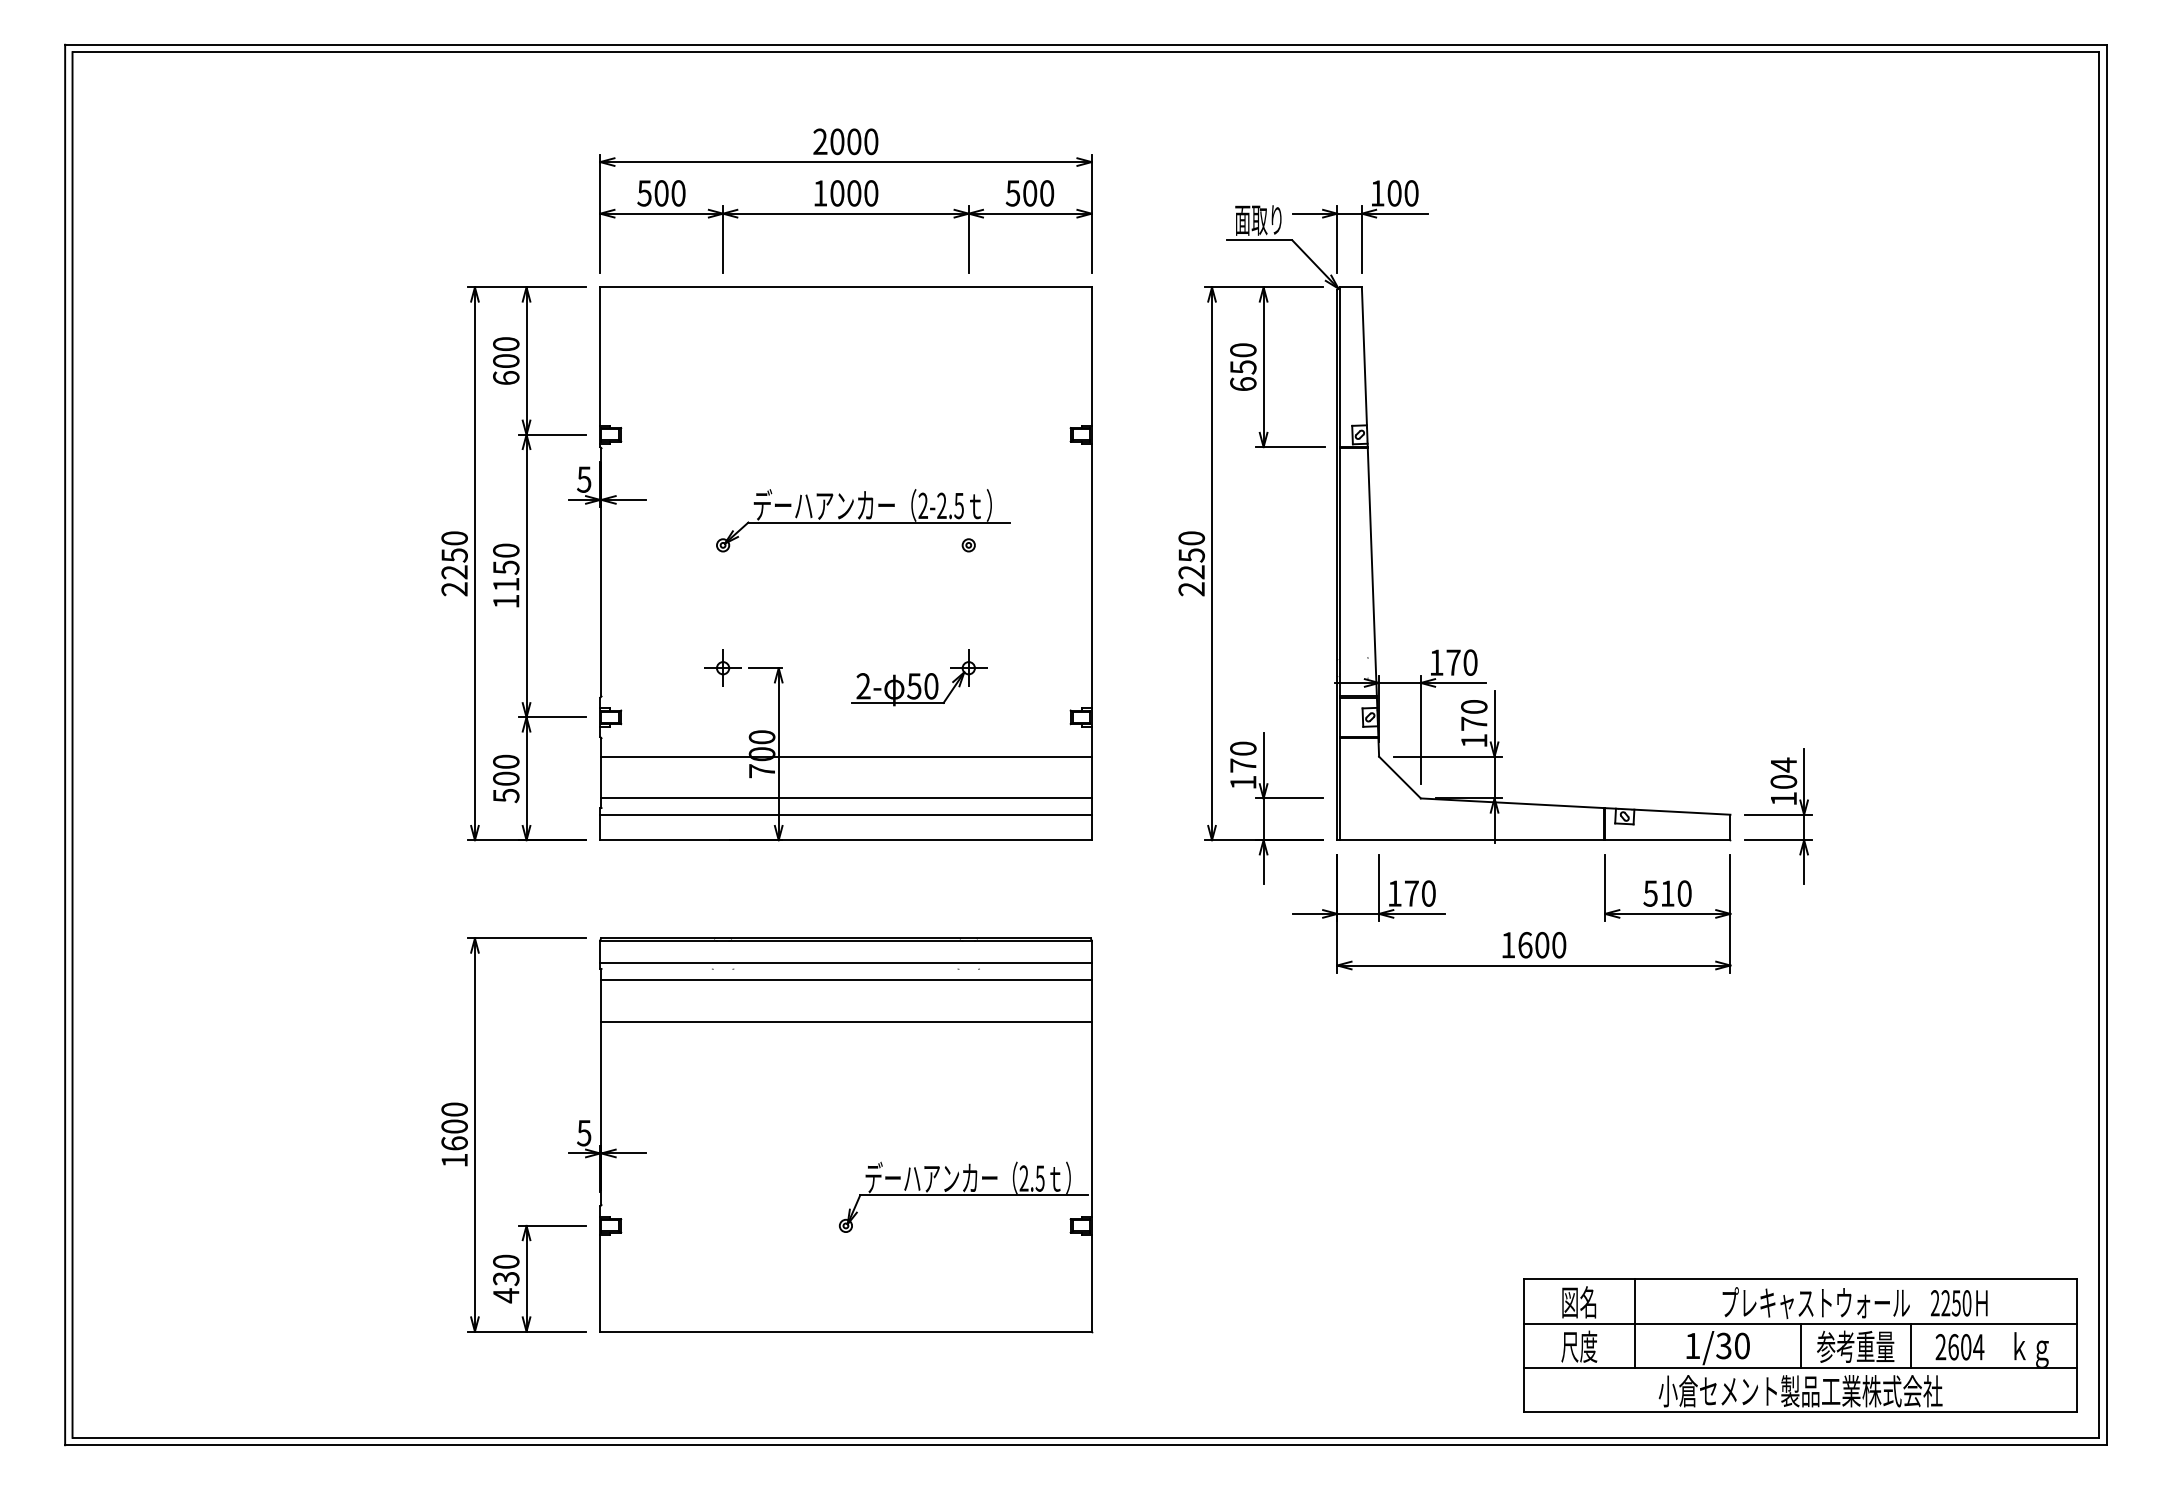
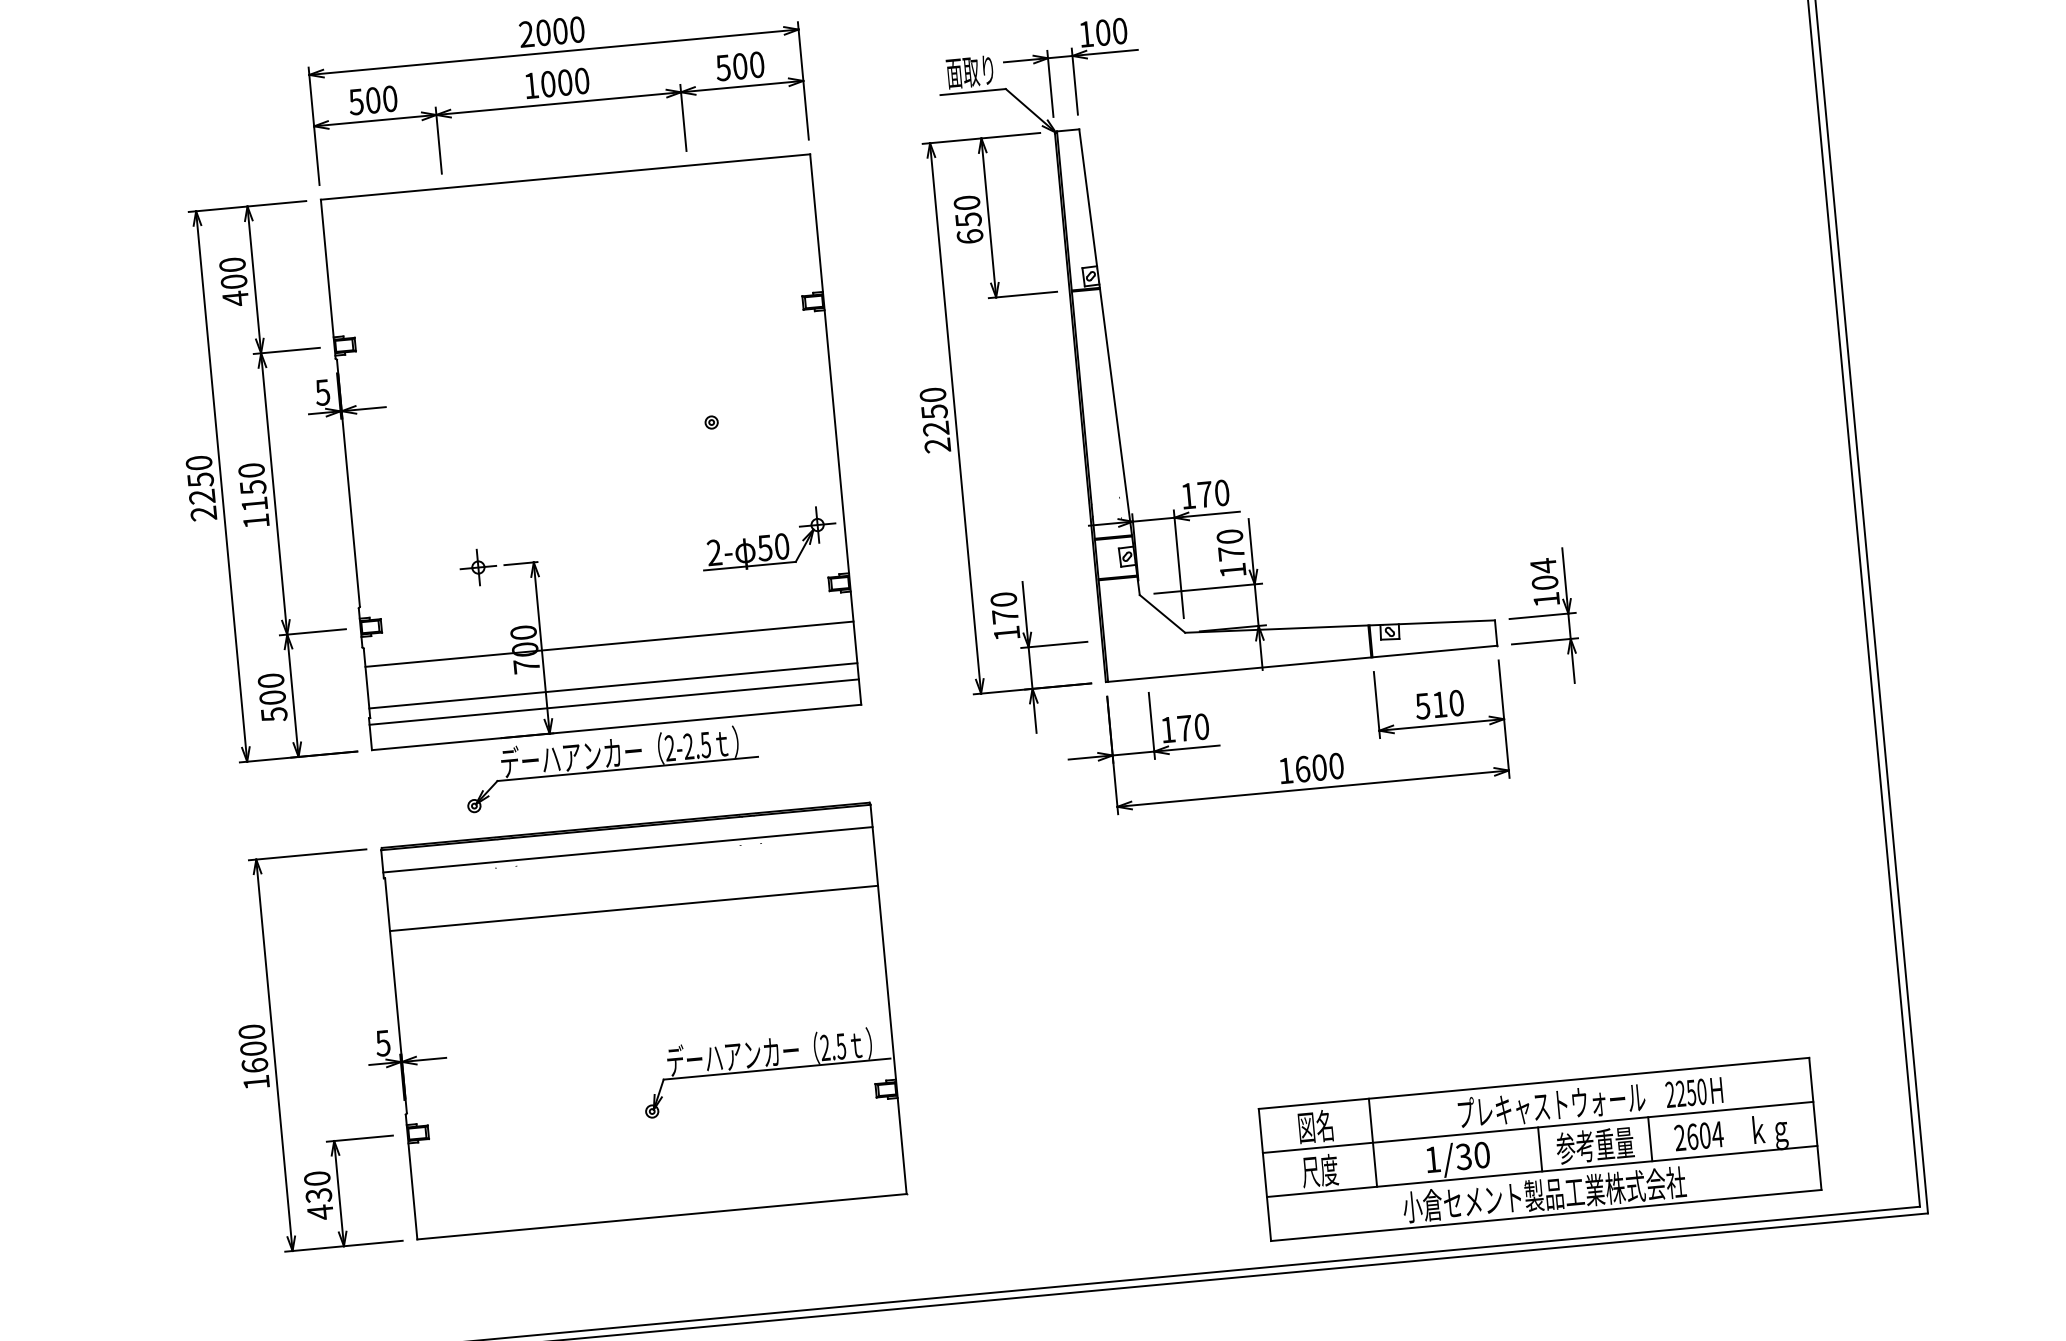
text: (506, 377) -> (235, 298), 600 -> 400
part: (863, 520) -> (611, 768), moved
part: (919, 677) -> (769, 538), moved
line: (846, 980) -> (630, 867), removed
part: (1800, 1345) -> (1540, 1149), moved

